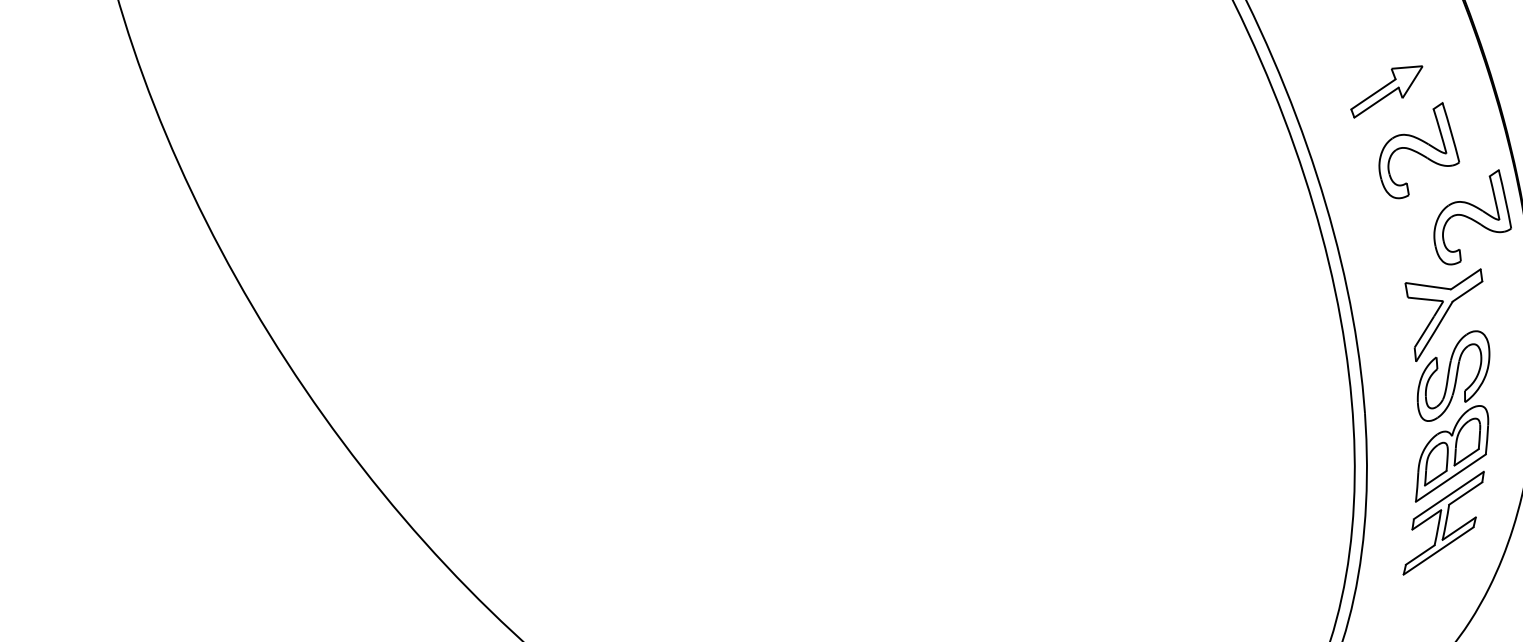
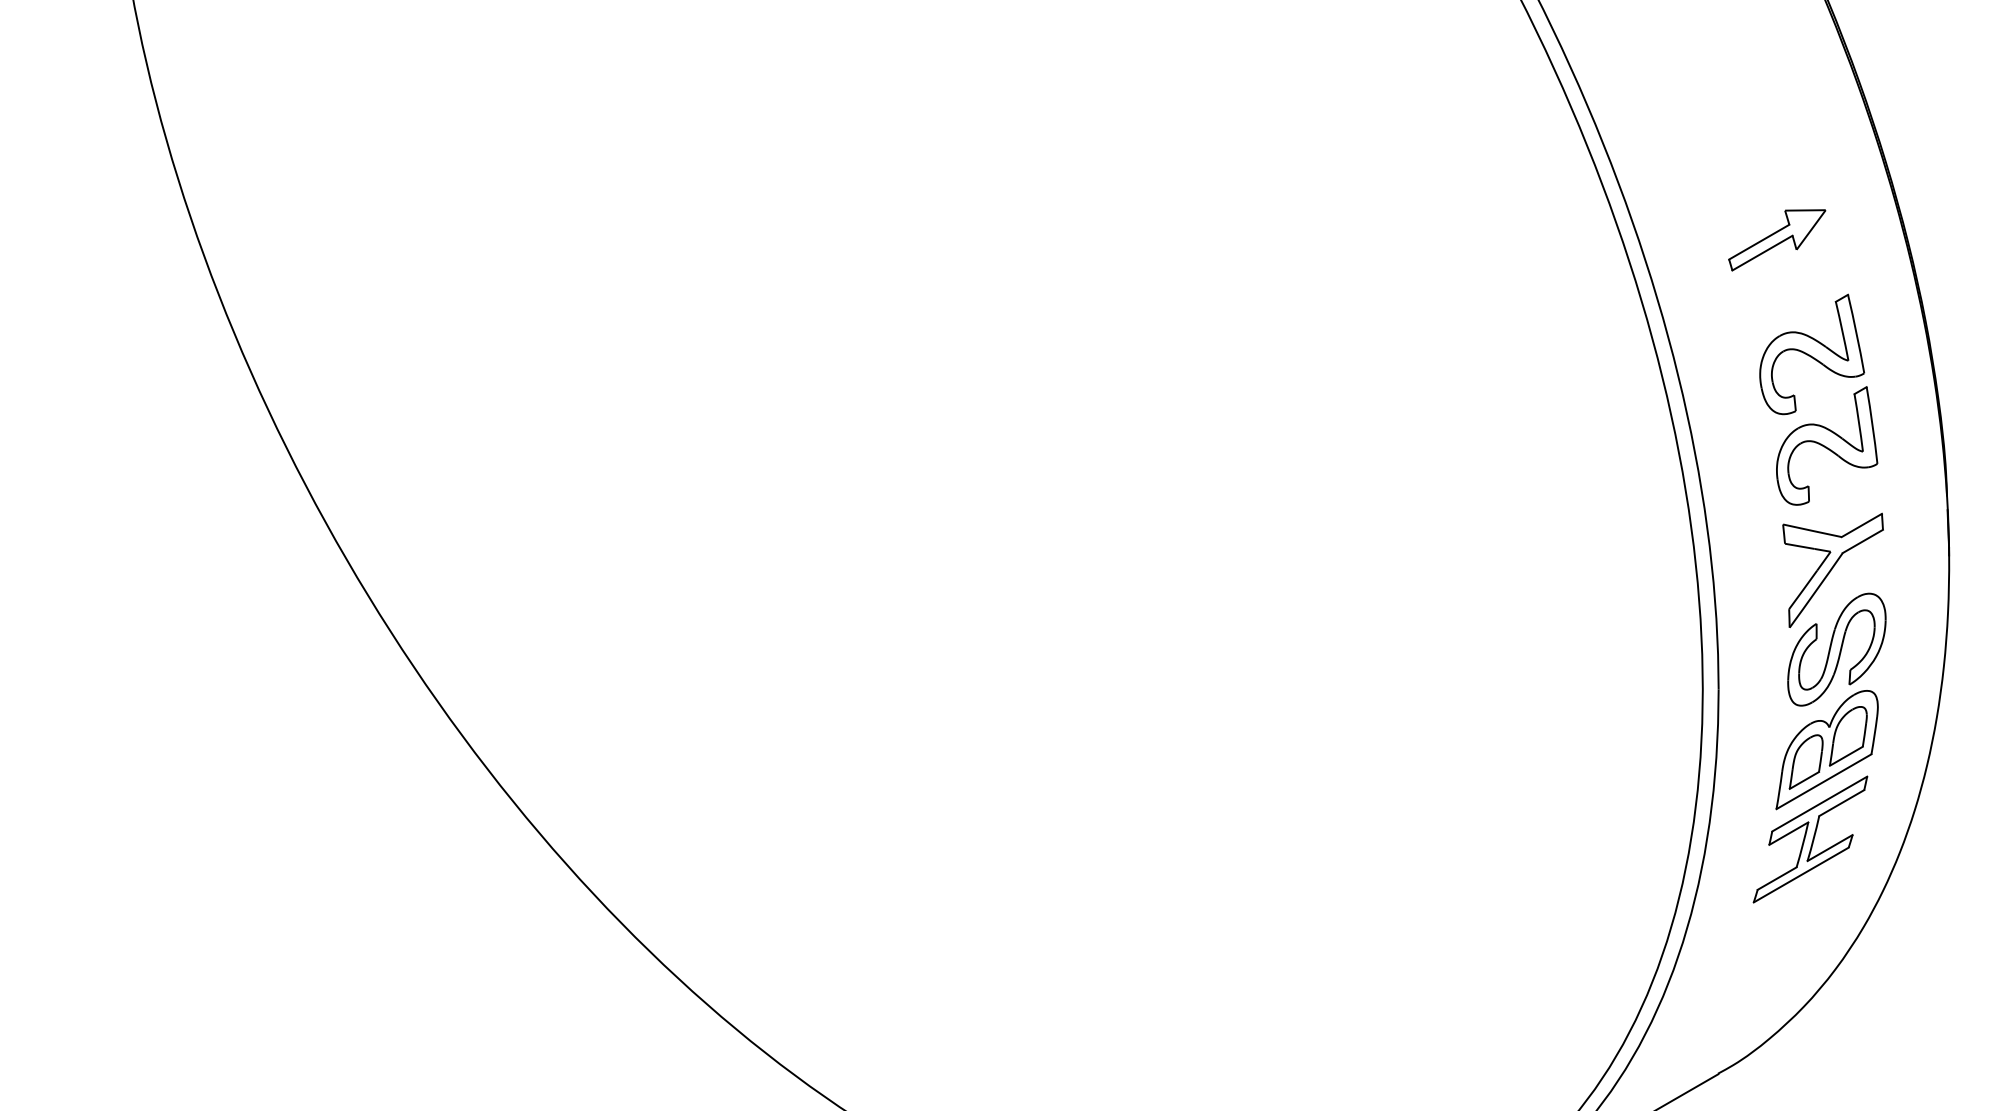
part: (1387, 92) -> (1777, 240), moved
part: (1471, 217) -> (1827, 445), moved

